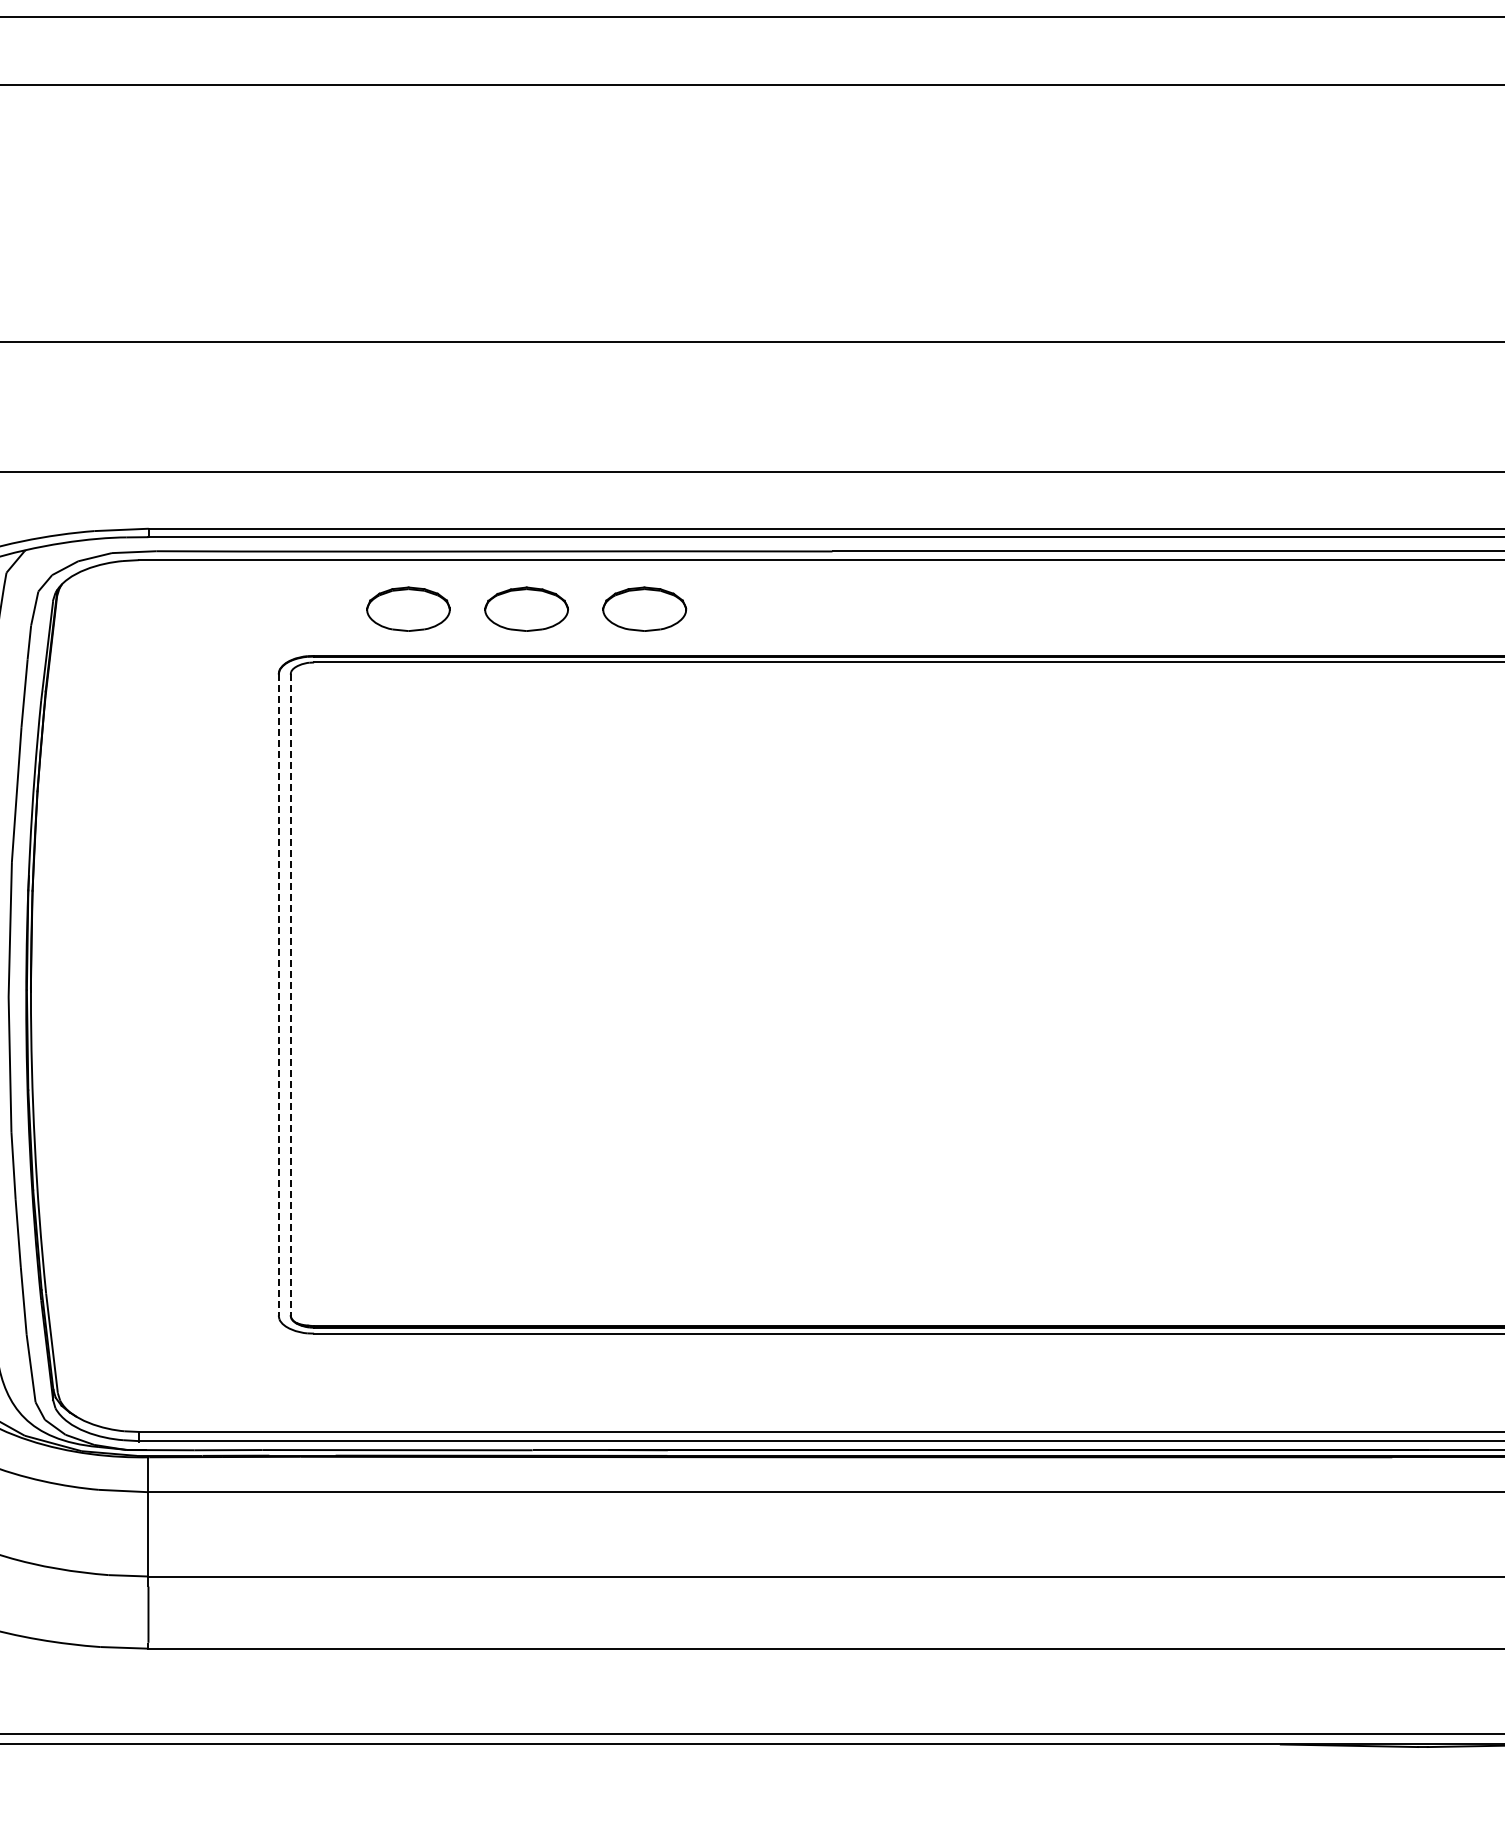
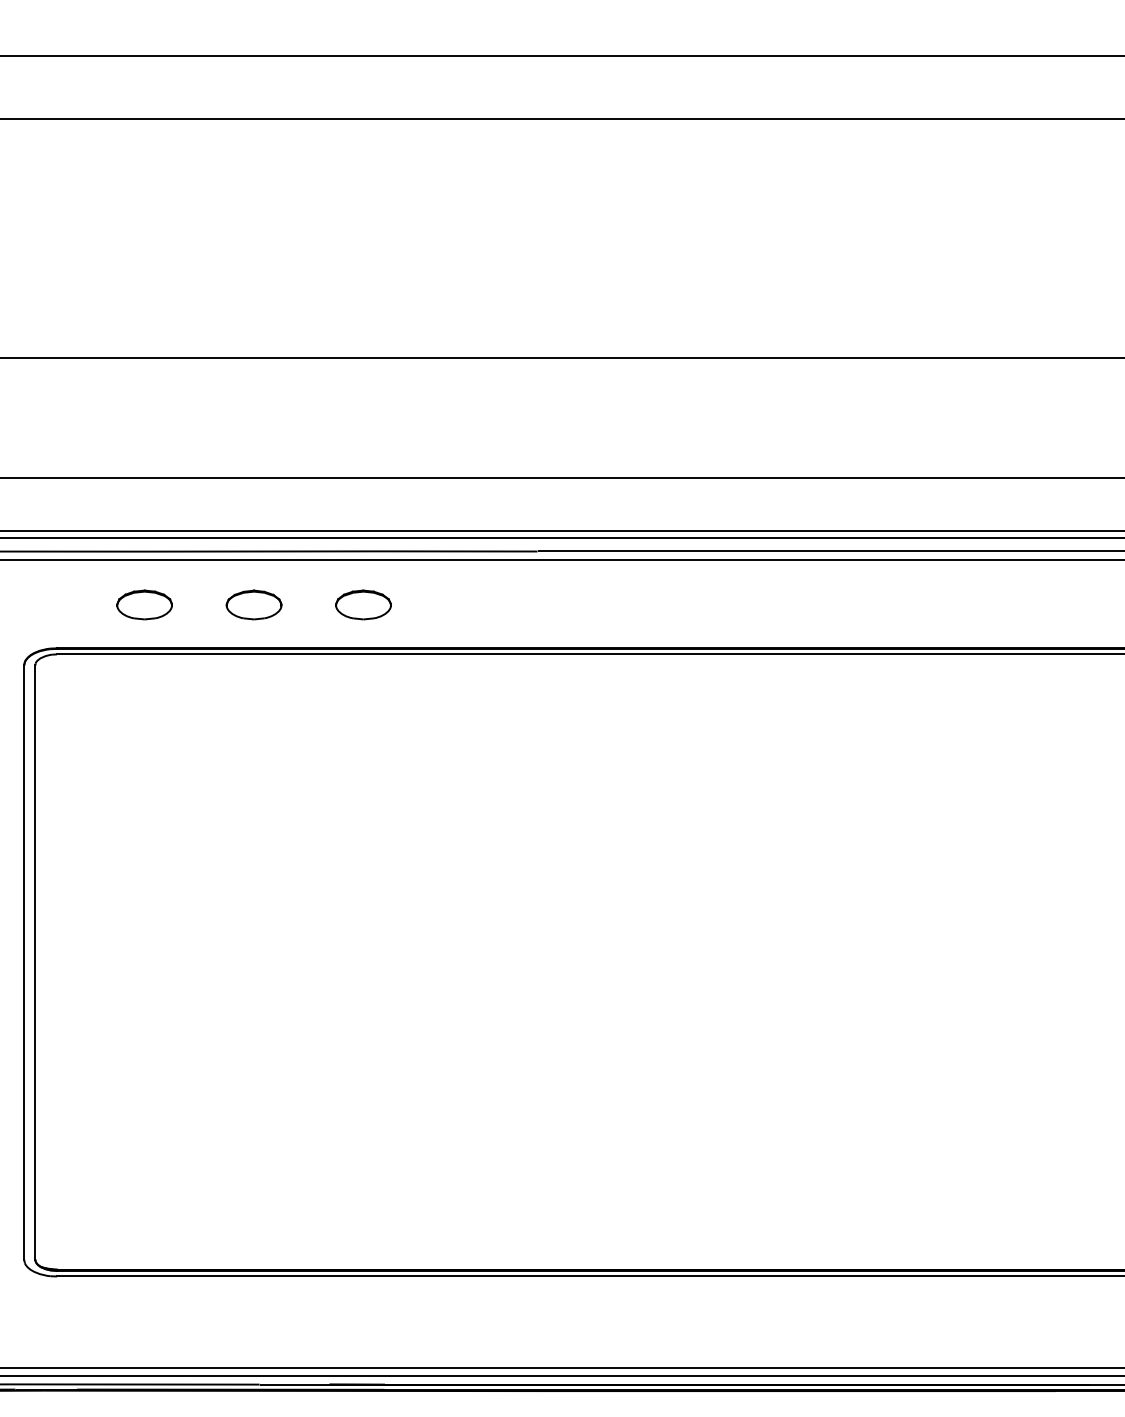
part: (408, 608) -> (144, 604), size x0.71
part: (526, 608) -> (253, 604), size x0.71
part: (644, 608) -> (363, 604), size x0.71
line: (278, 995) -> (24, 963), dashed -> solid
line: (290, 995) -> (35, 963), dashed -> solid

